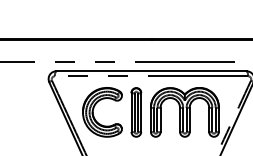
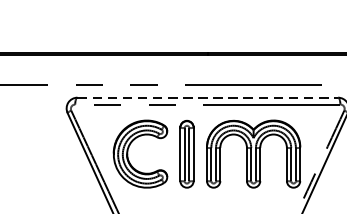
line: (152, 71) -> (209, 98), solid -> dashed

